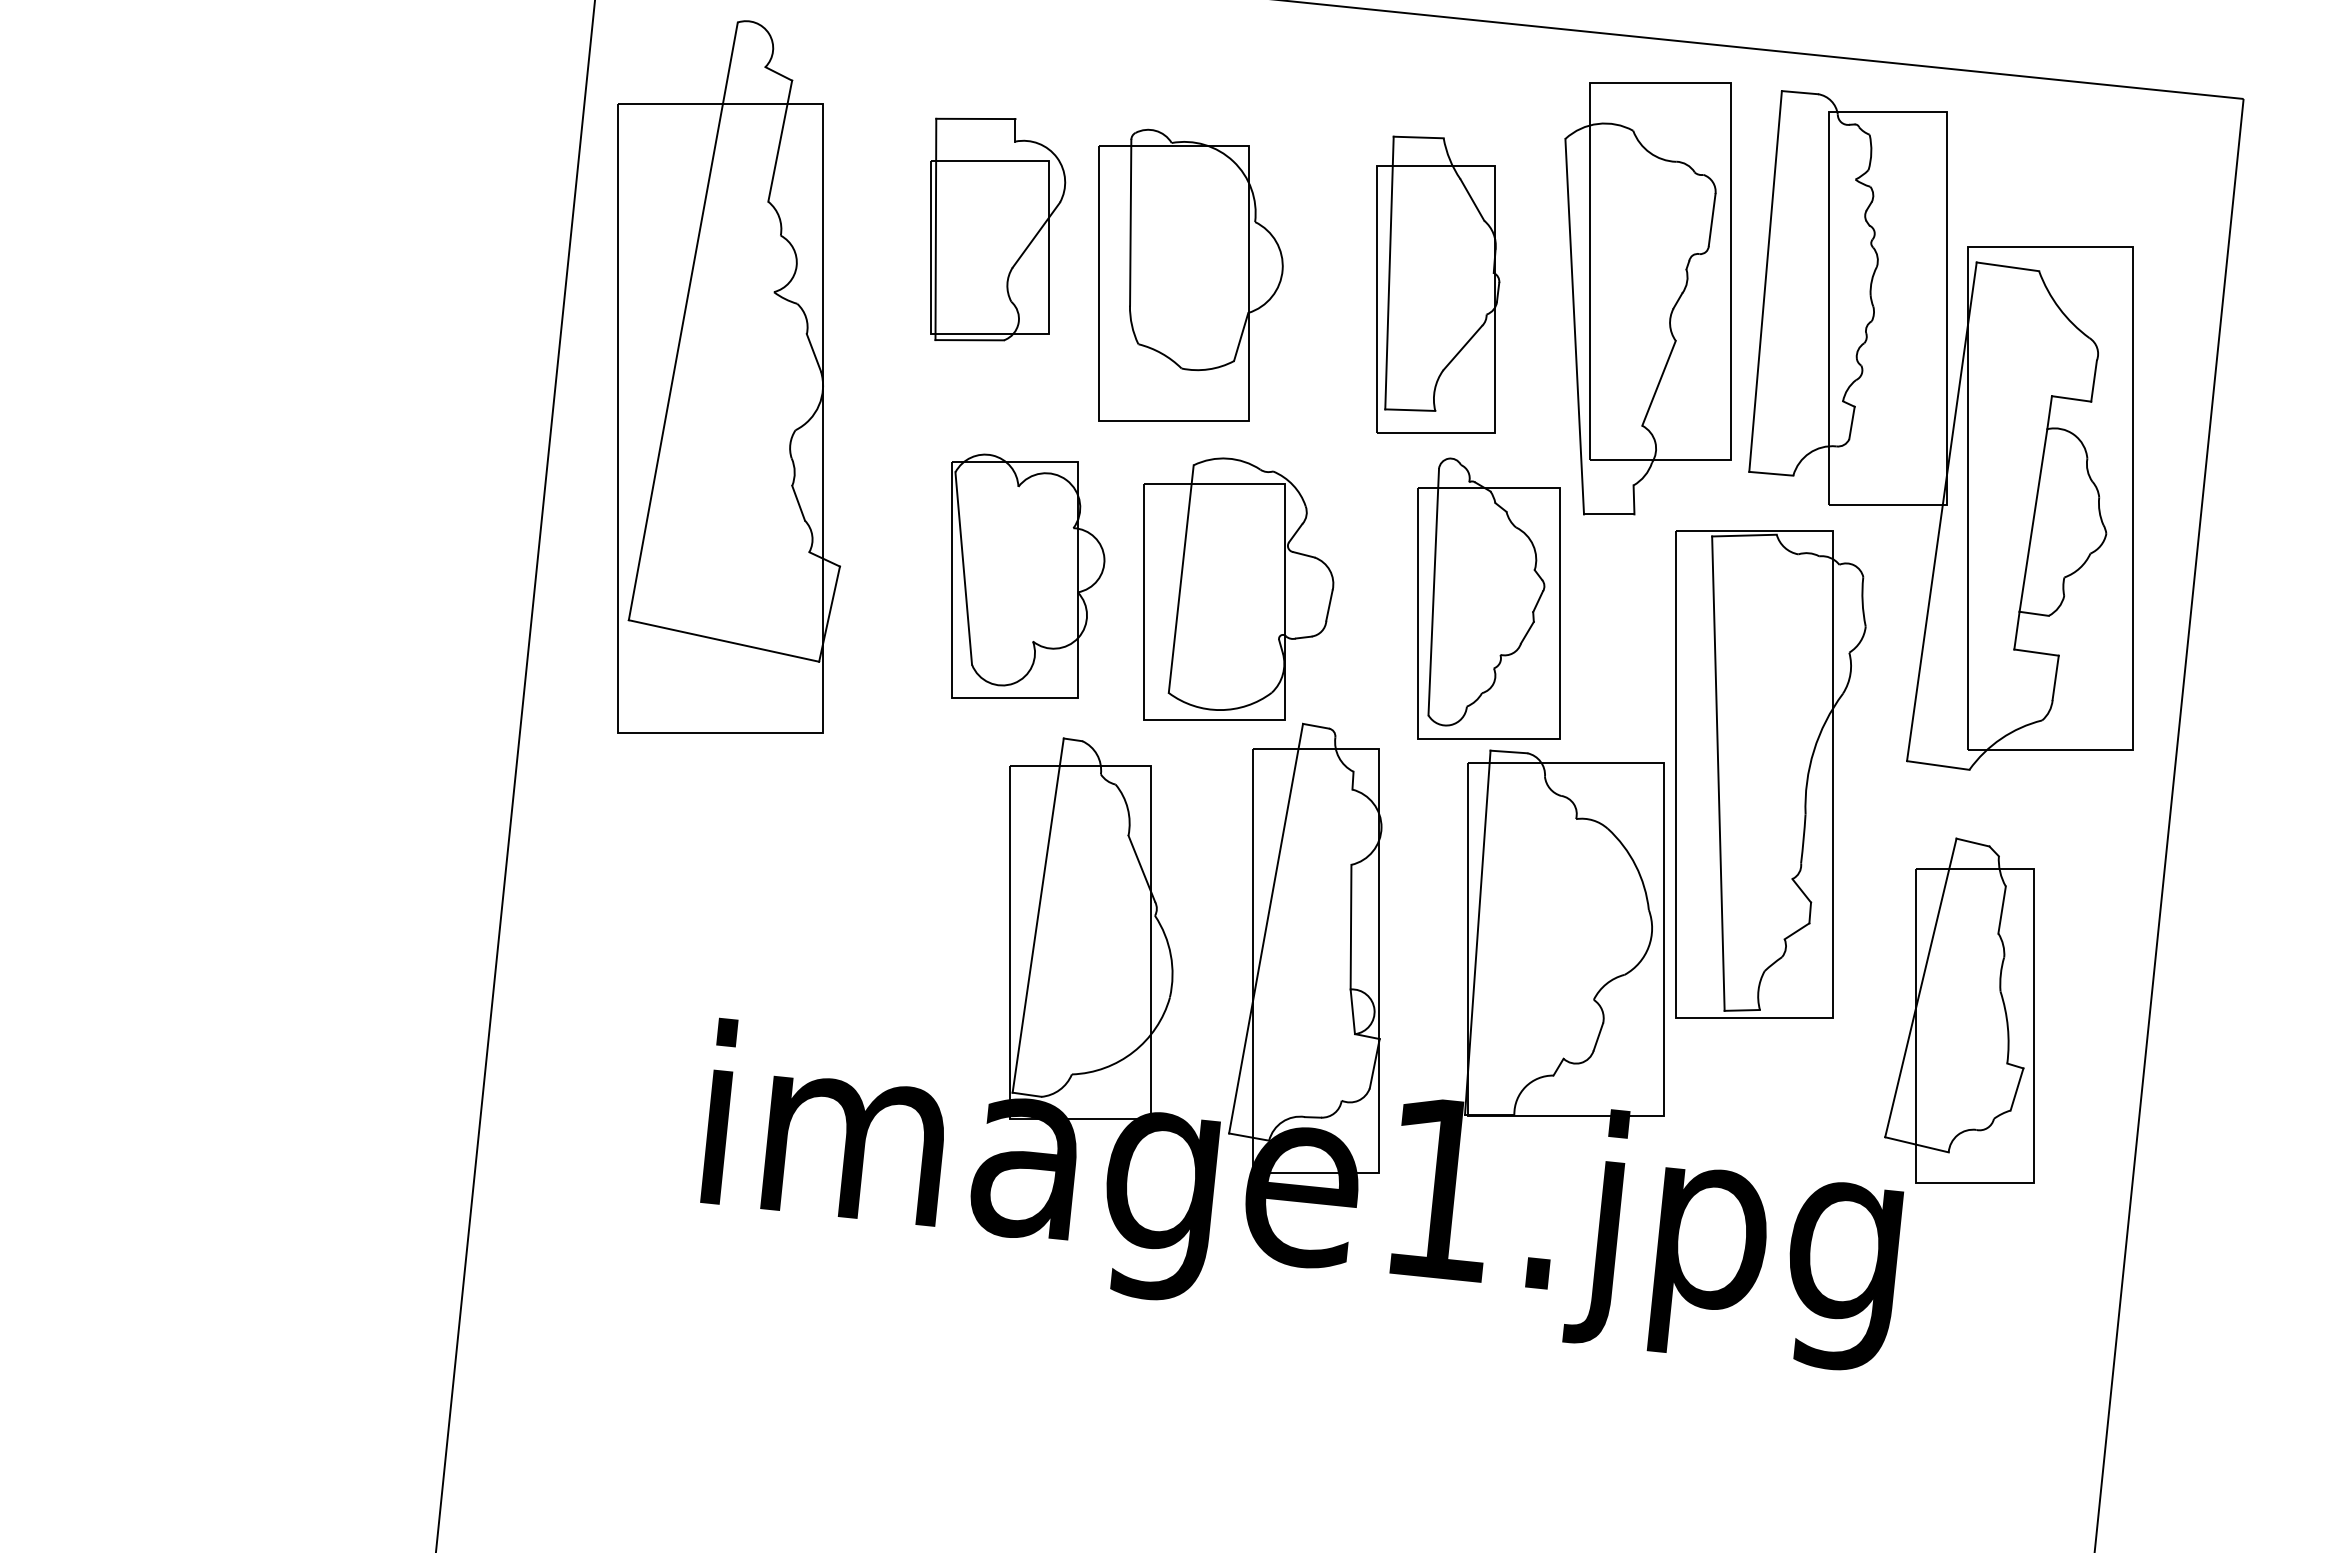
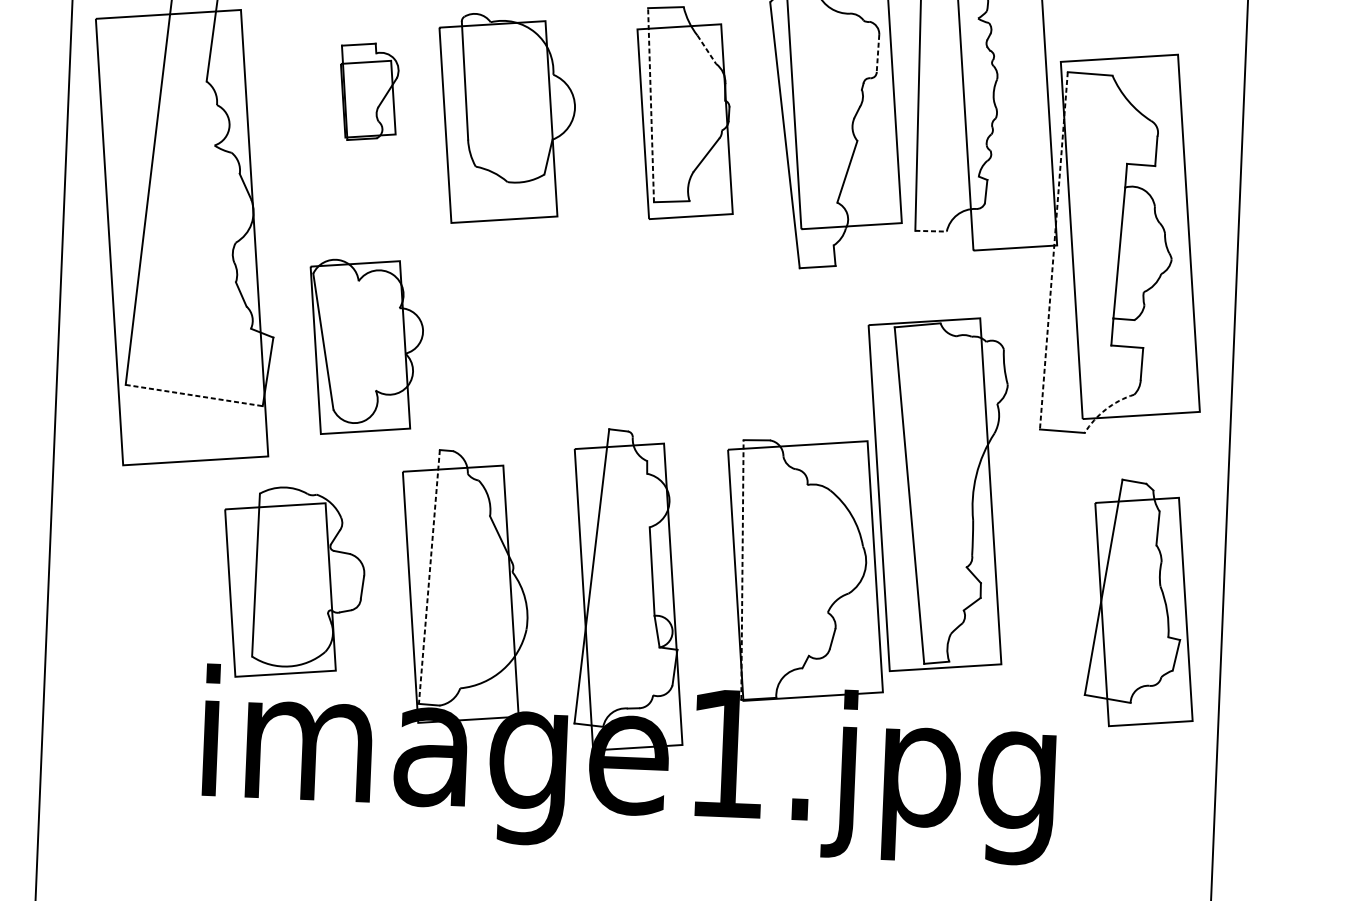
line: (1472, 200) -> (706, 50), solid -> dashed
line: (1712, 220) -> (878, 53), solid -> dashed
part: (998, 229) -> (371, 91), size x0.6
line: (1389, 272) -> (651, 104), solid -> dashed
line: (1771, 473) -> (931, 231), solid -> dashed
line: (1941, 511) -> (1053, 250), solid -> dashed
part: (1028, 575) -> (369, 343), moved
part: (1238, 588) -> (297, 579), moved
part: (1488, 598) -> (735, 332), removed
line: (724, 641) -> (194, 395), solid -> dashed
arc: (2001, 738) -> (1106, 409), solid -> dashed
part: (1770, 774) -> (946, 493), moved
line: (1038, 915) -> (429, 576), solid -> dashed
line: (1477, 932) -> (742, 569), solid -> dashed
part: (1959, 1010) -> (1132, 601), moved

